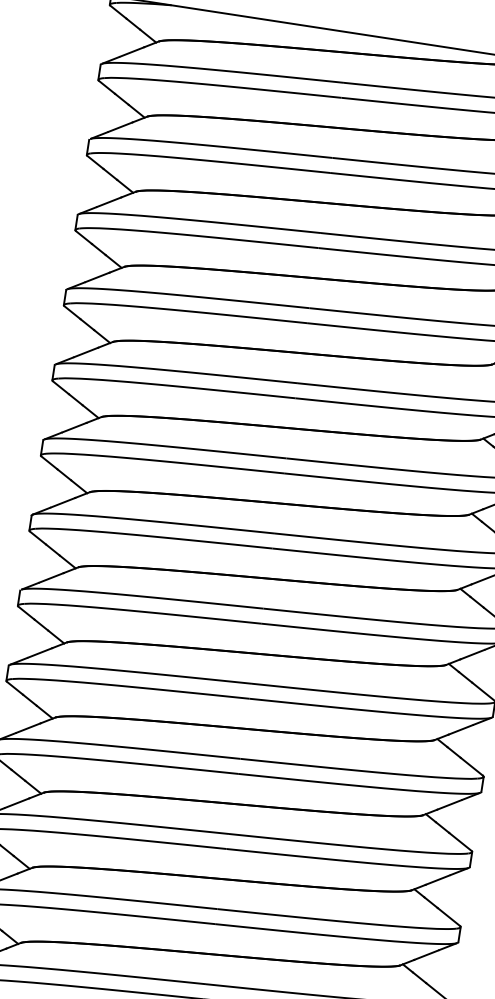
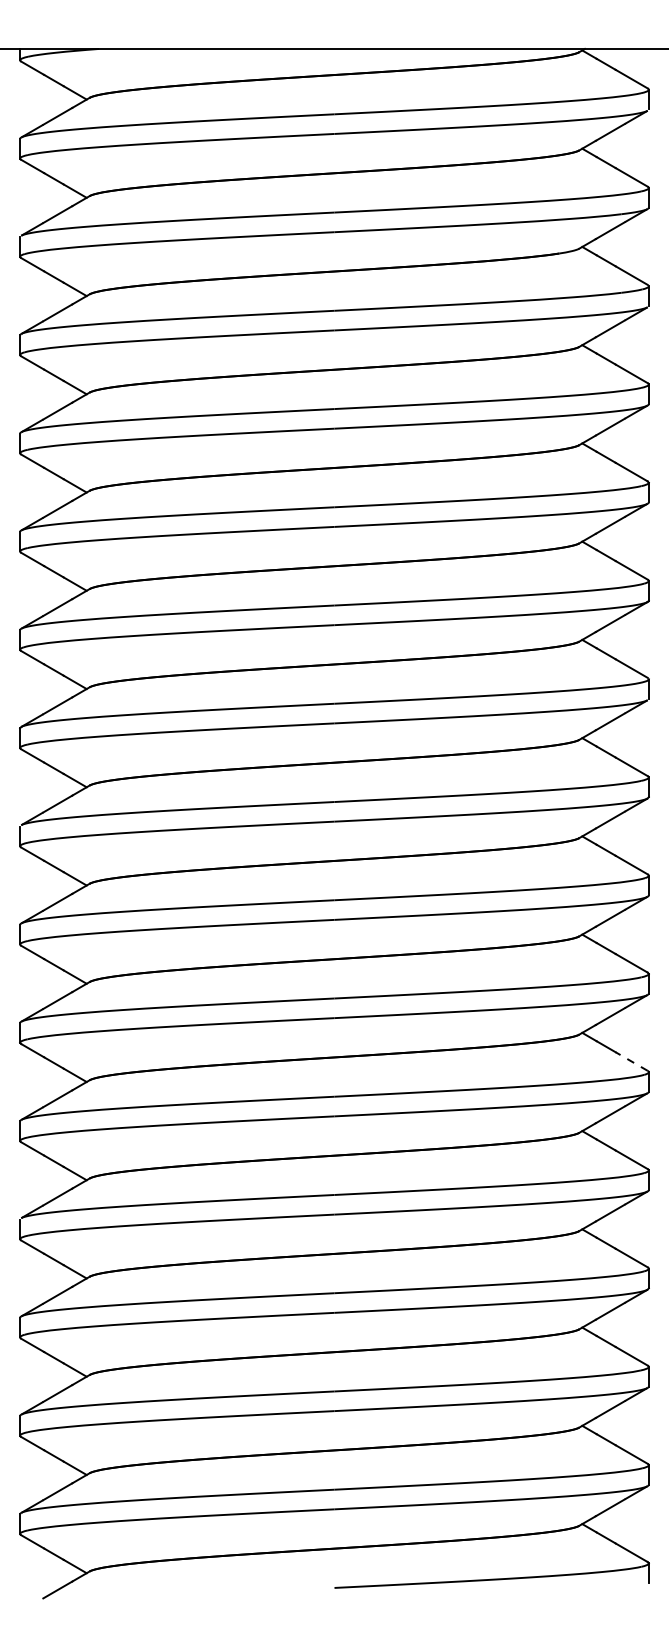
line: (460, 841) -> (631, 1061), solid -> dashed

